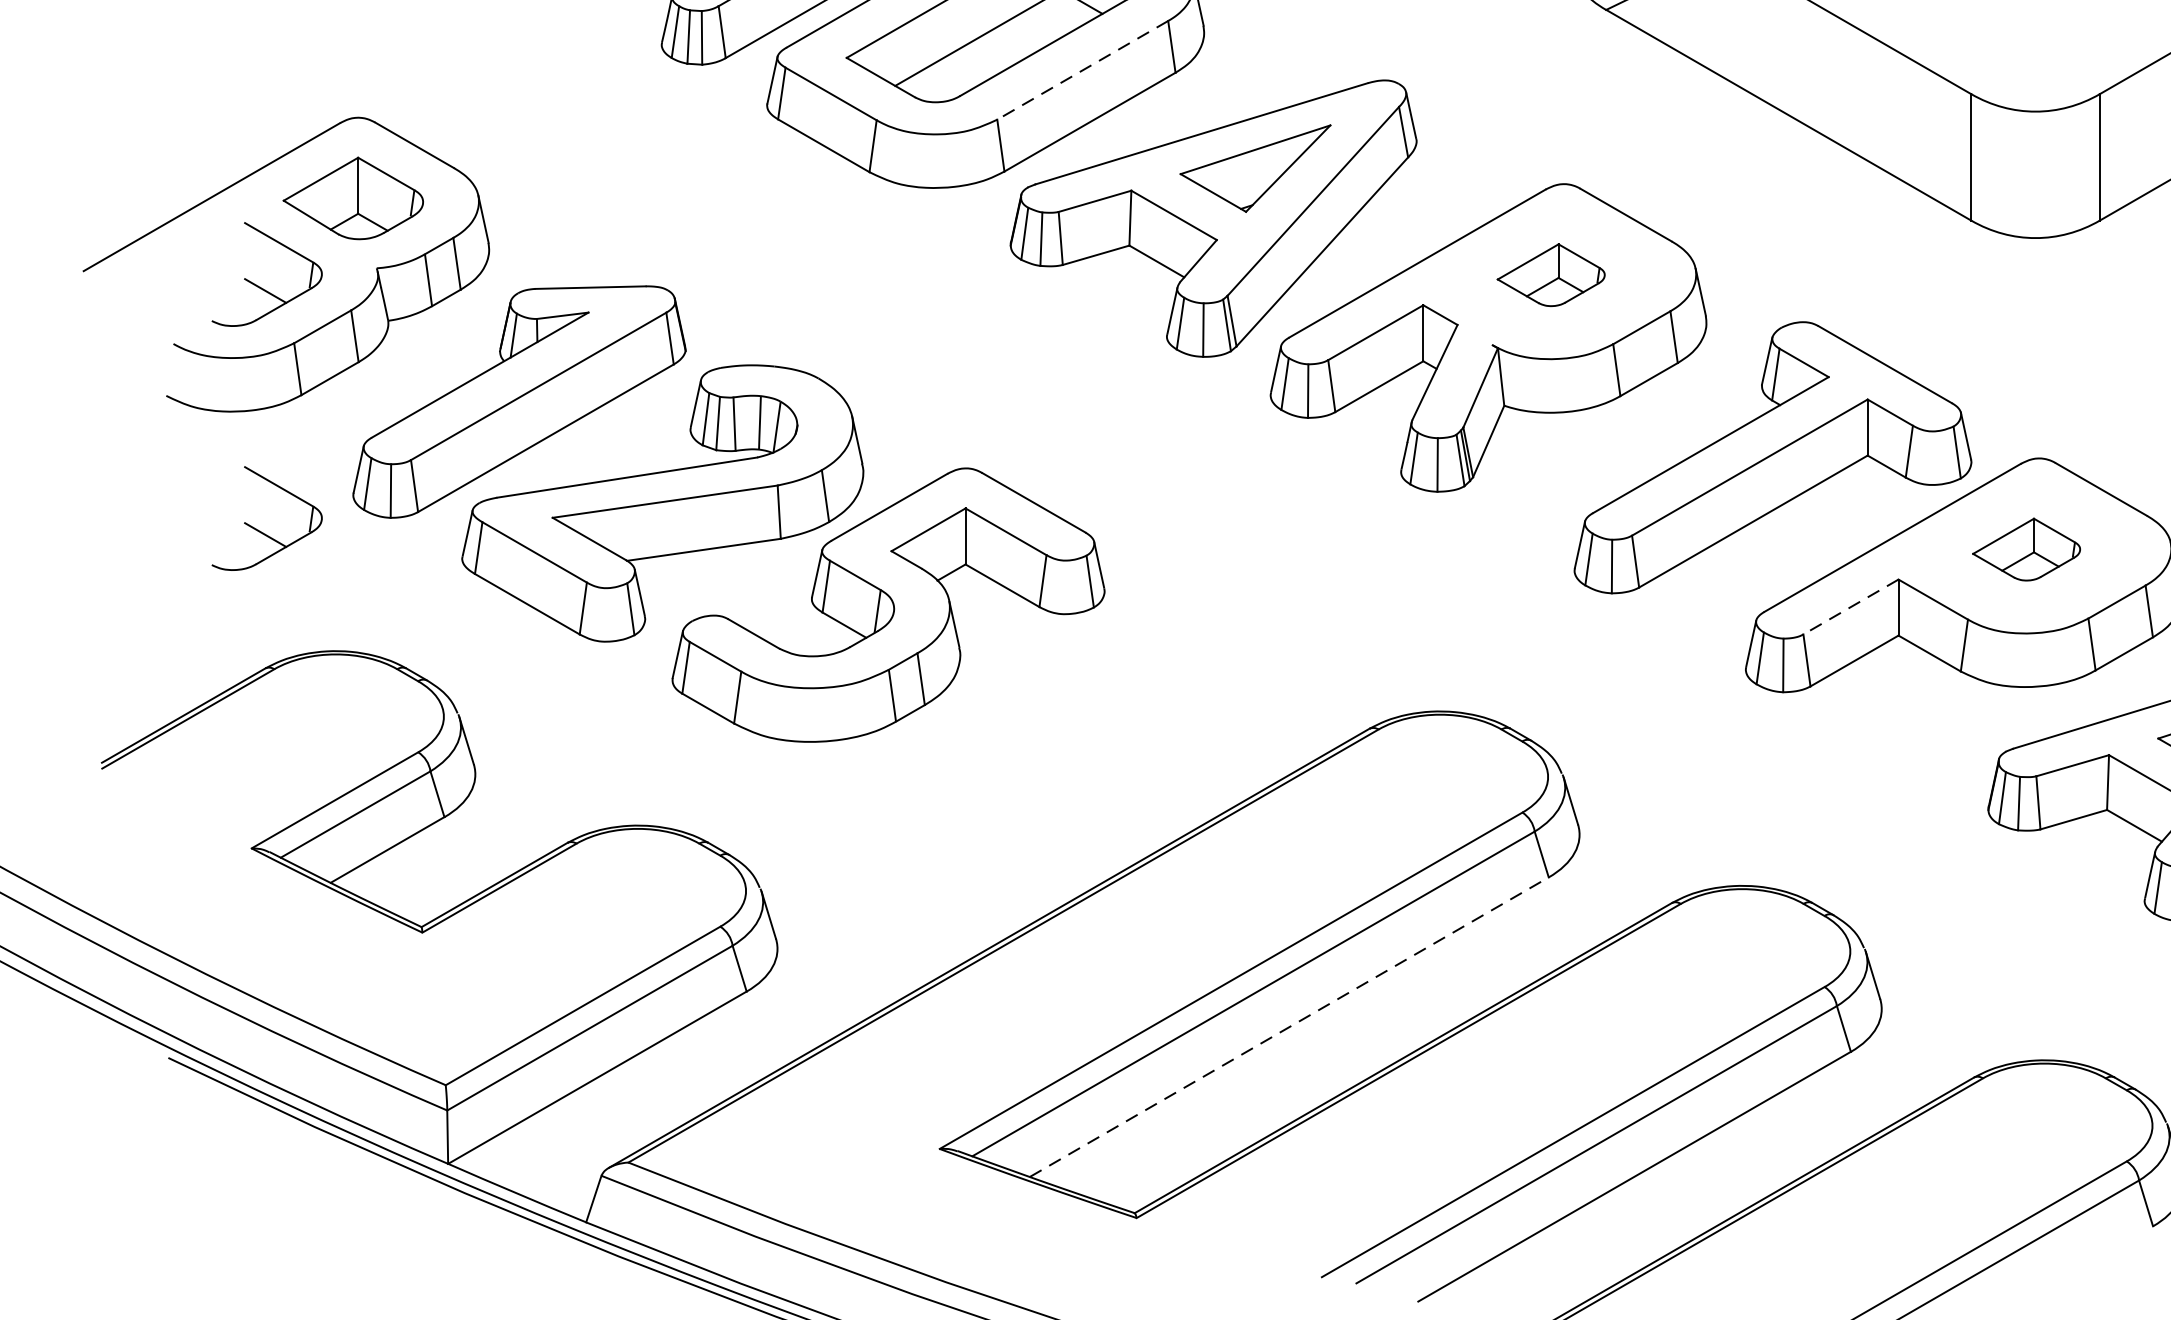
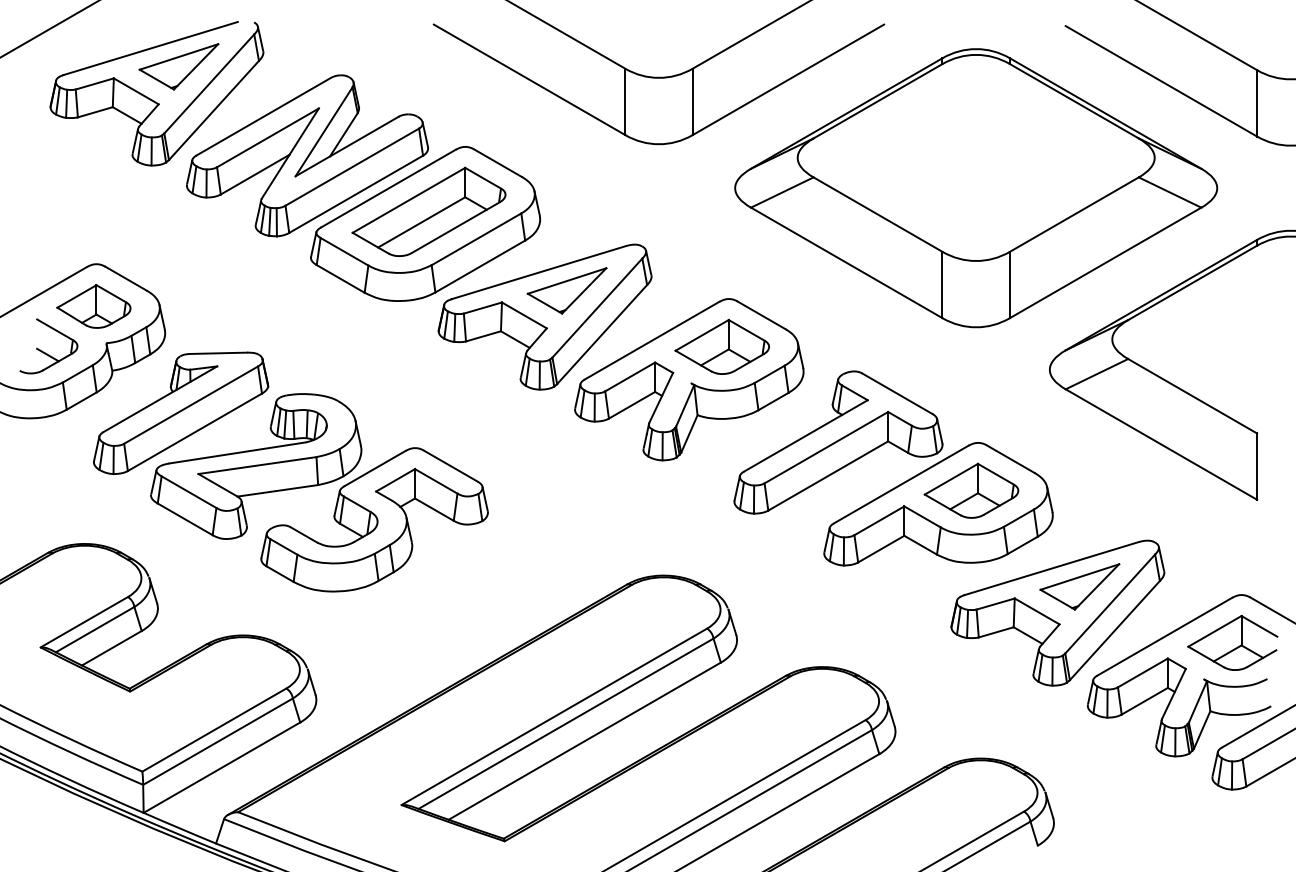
line: (1082, 70) -> (476, 239), dashed -> solid
part: (1549, 274) -> (721, 346), size x1.67
part: (260, 530) -> (45, 480), removed
part: (2026, 549) -> (971, 490), size x1.67
line: (1851, 606) -> (879, 520), dashed -> solid
line: (1290, 1025) -> (585, 740), dashed -> solid

